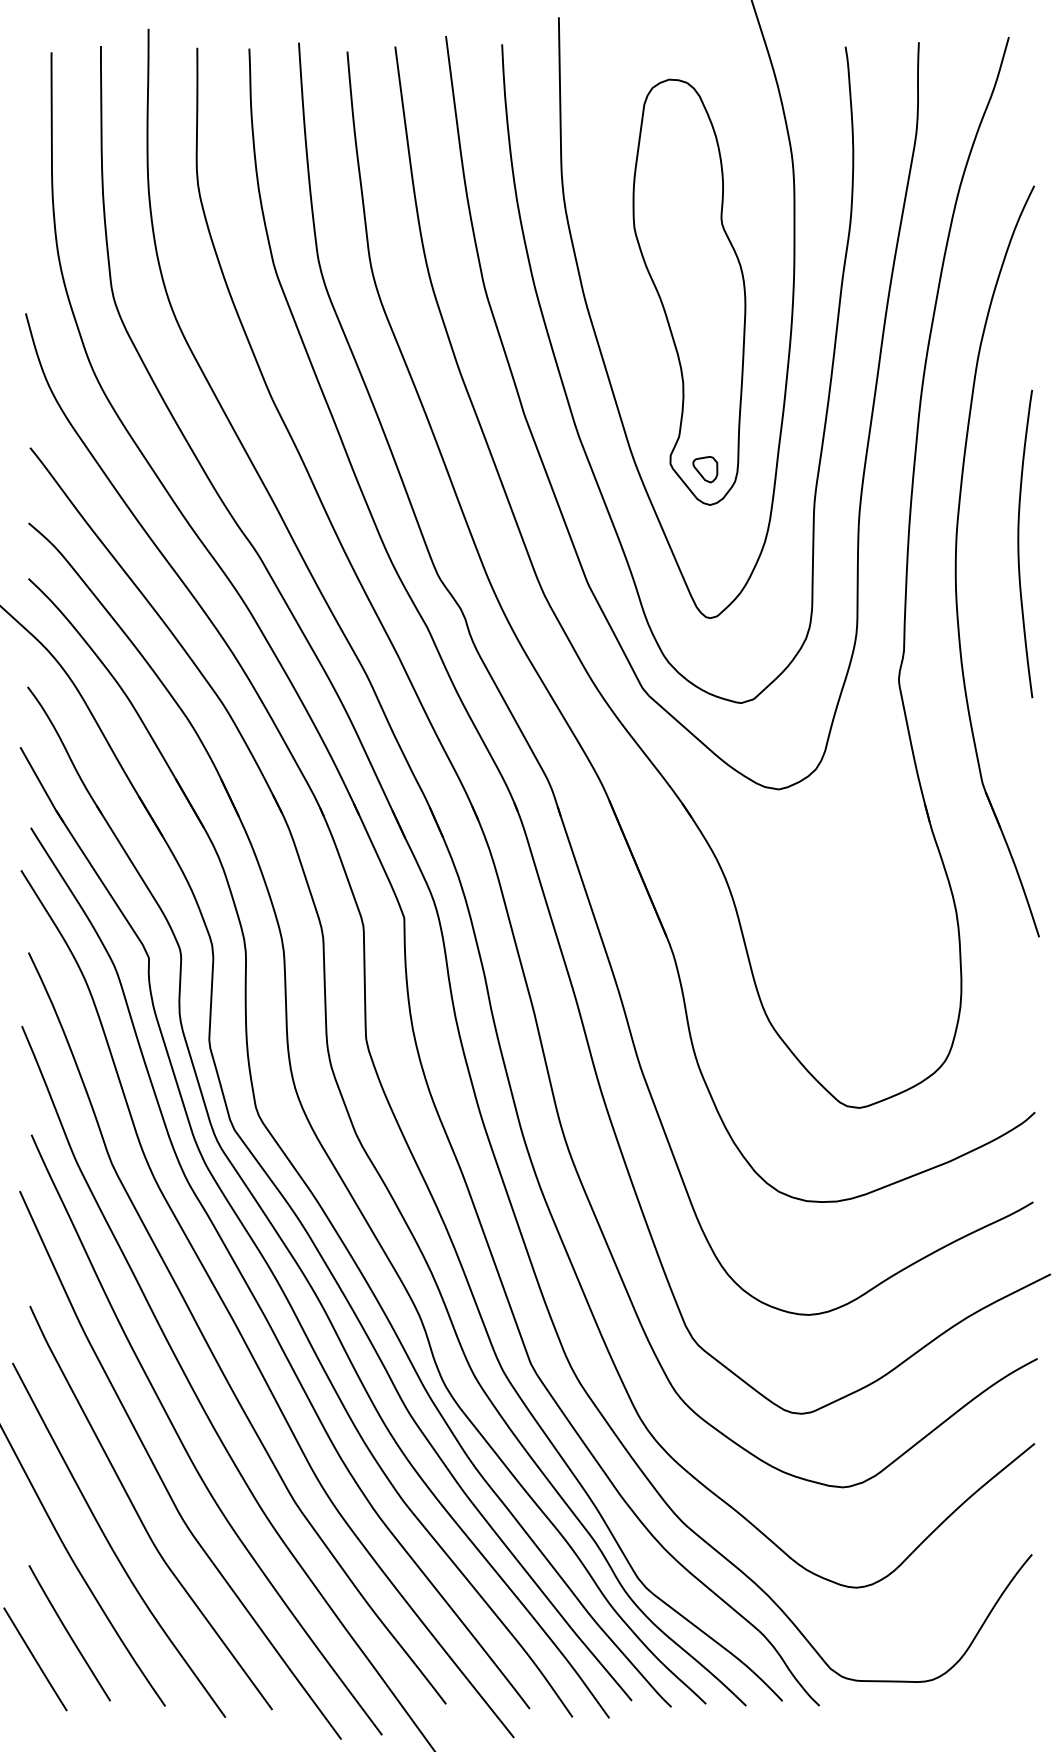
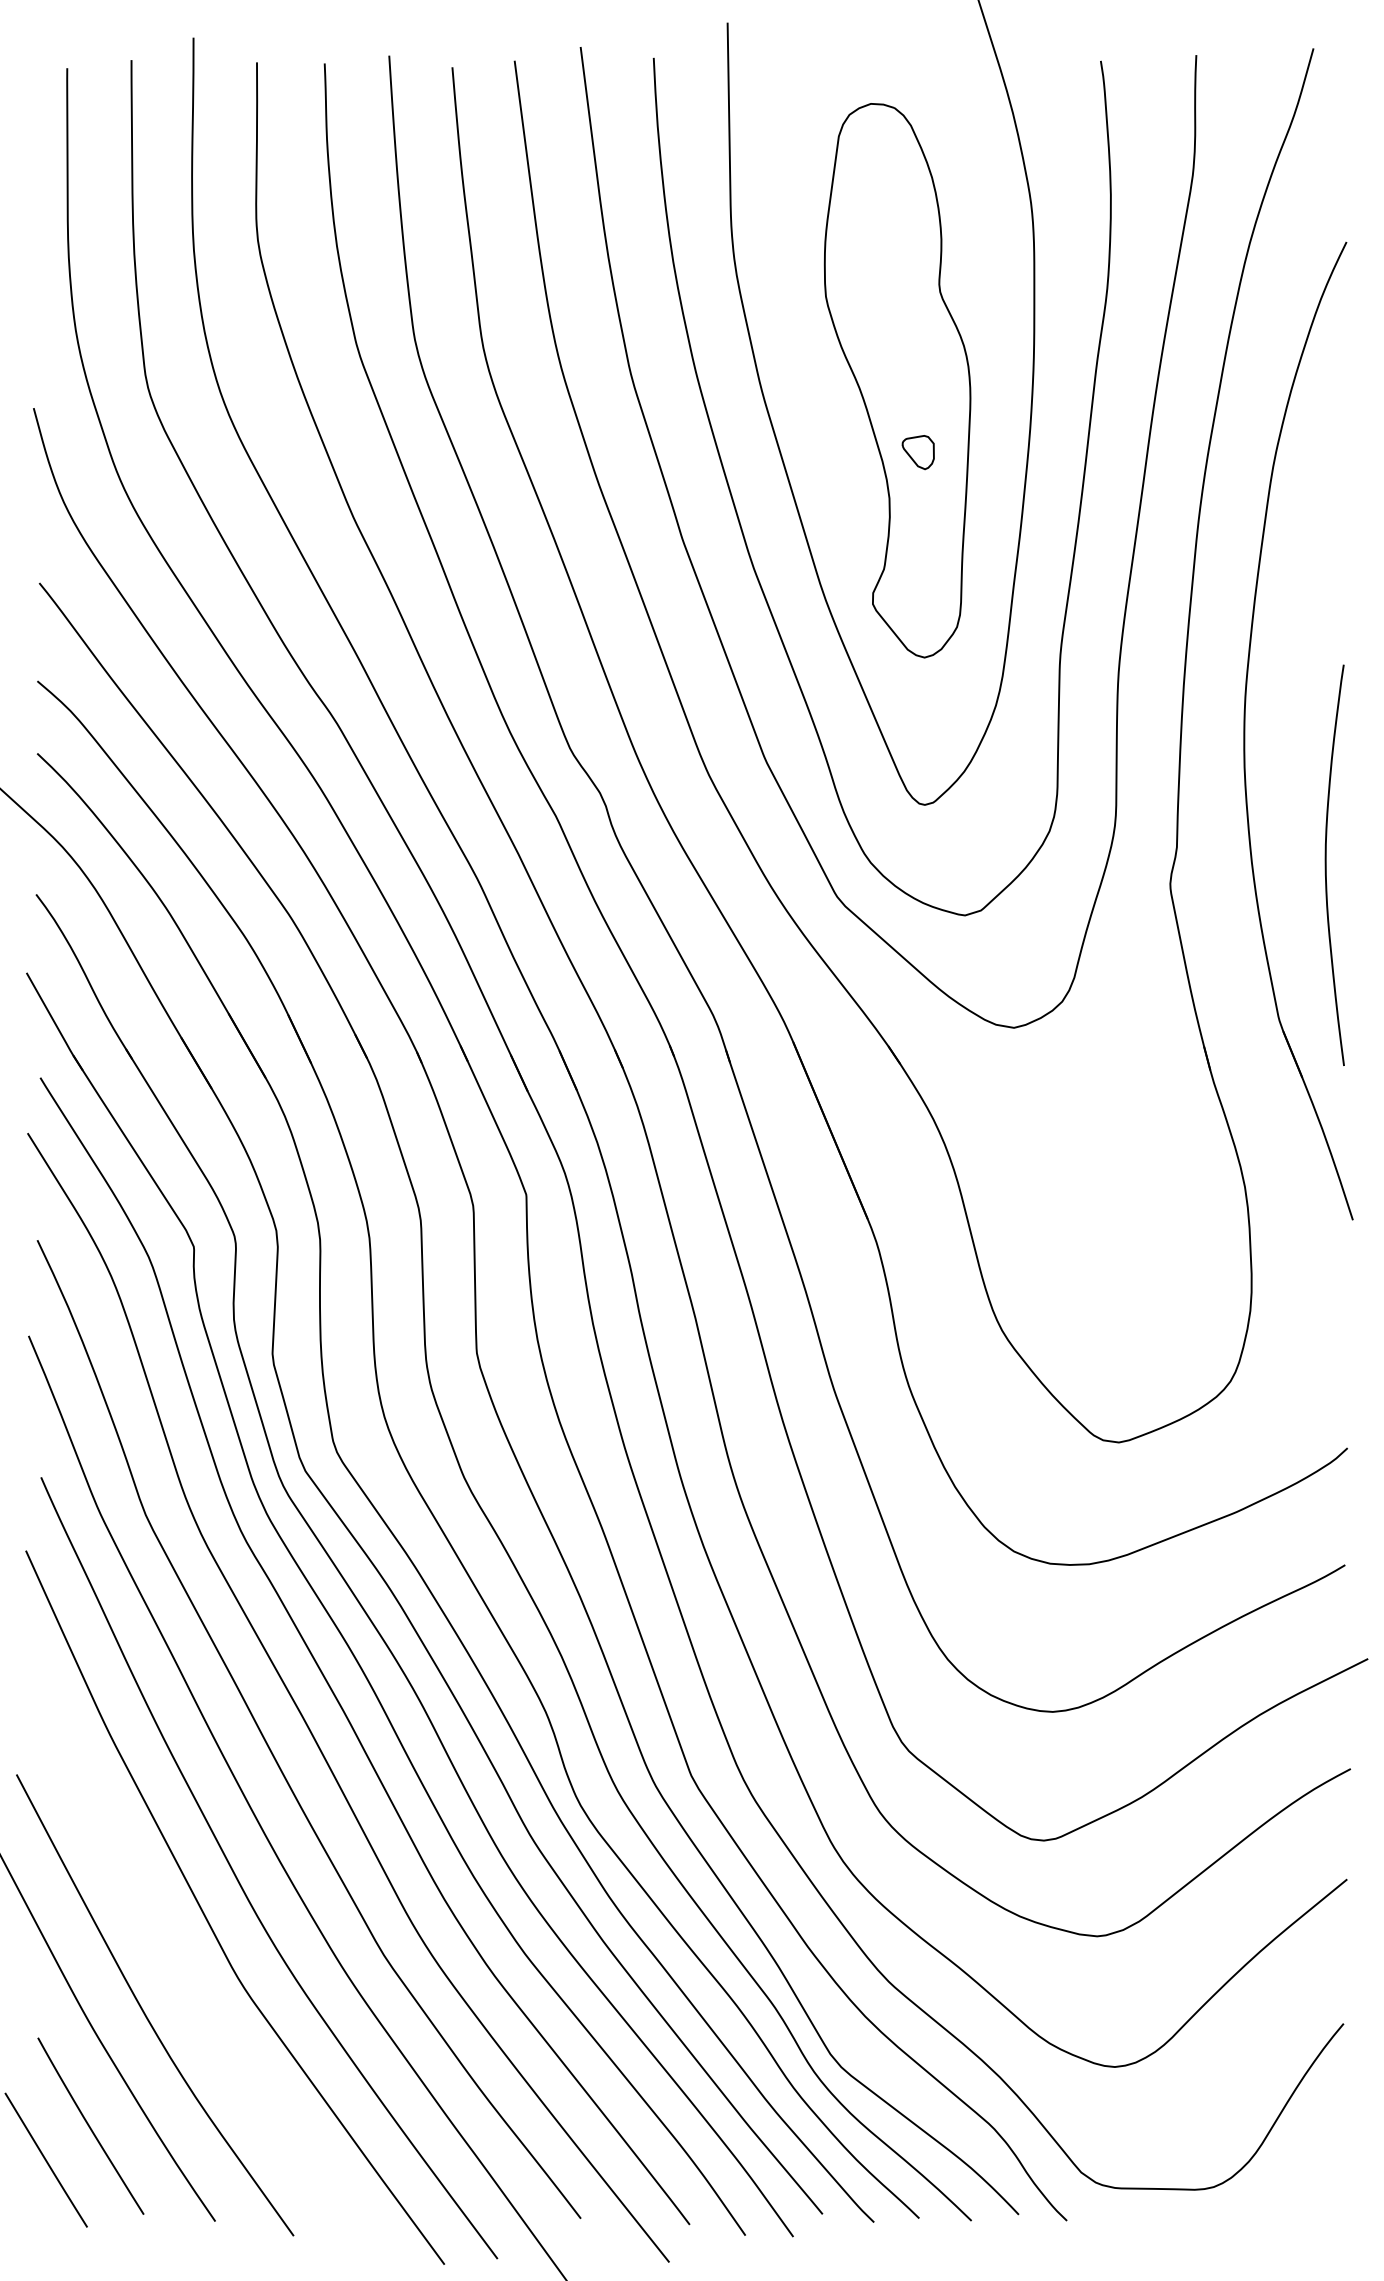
part: (704, 469) -> (917, 452), moved
curve: (1018, 543) -> (1326, 864), moved
curve: (138, 1514) -> (180, 1971), removed

